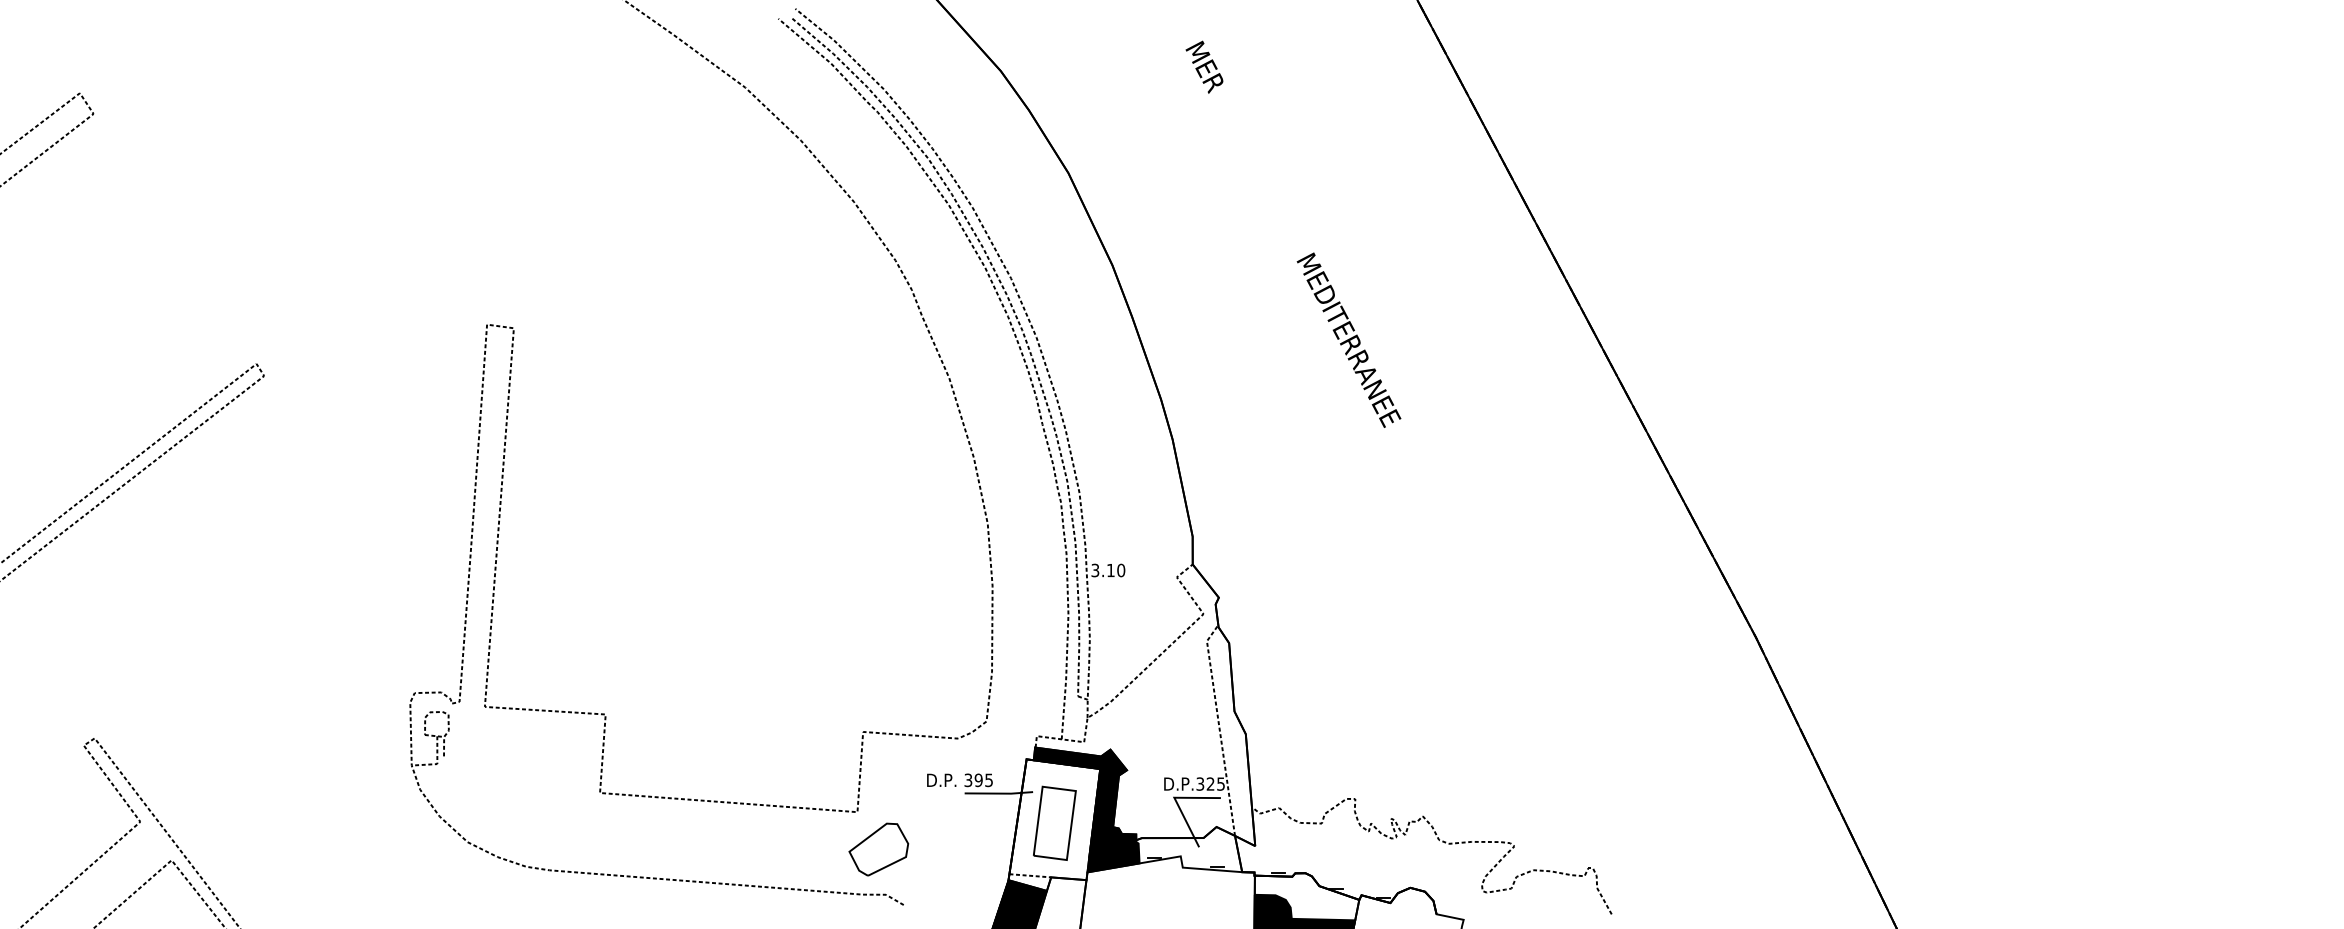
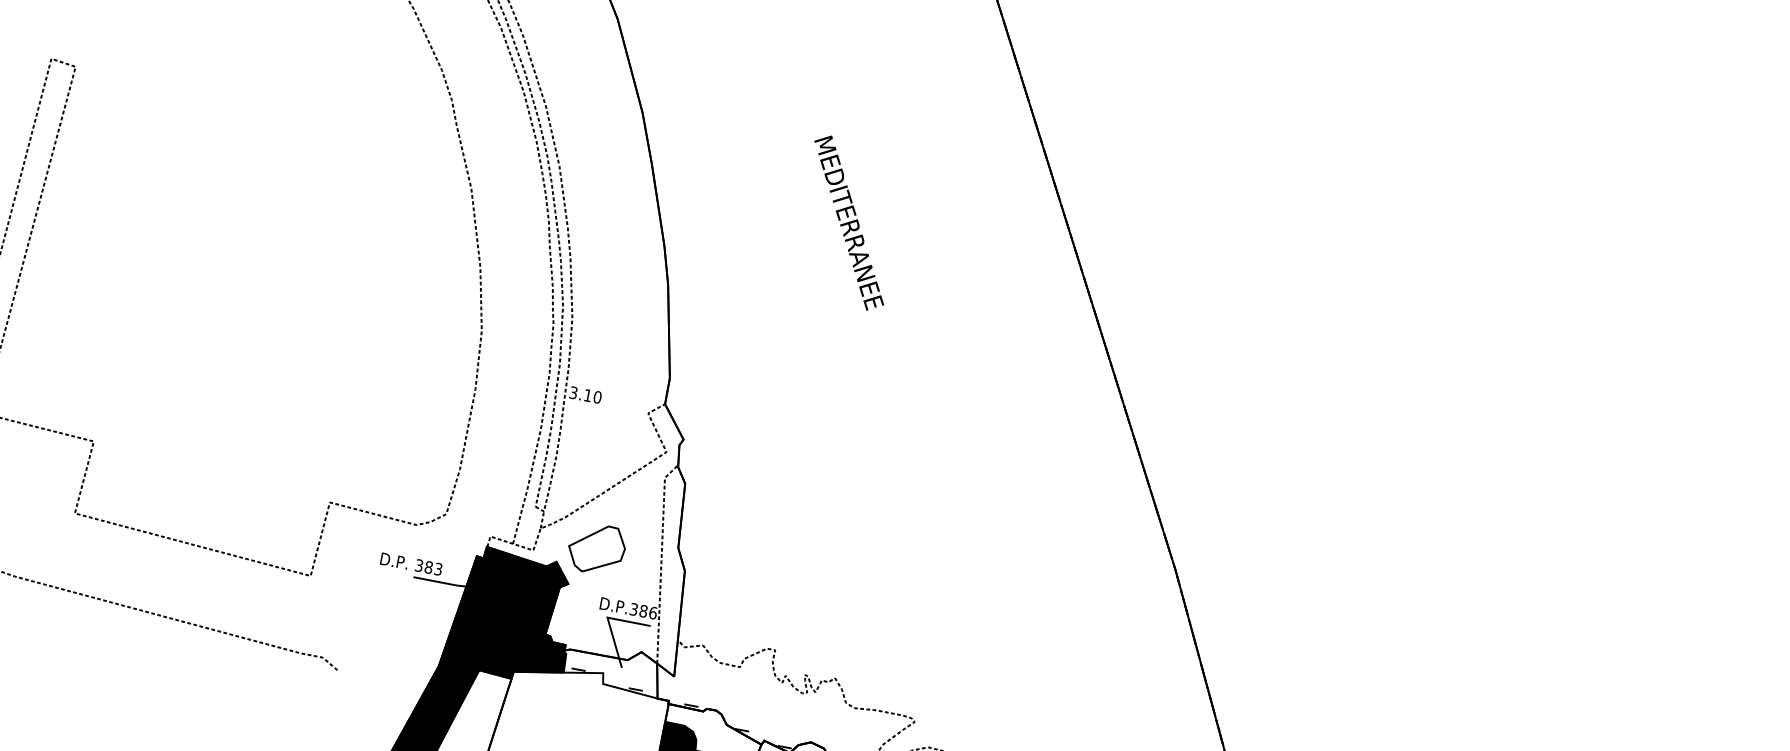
text: (983, 780) -> (433, 568), 395 -> 383
text: (1215, 783) -> (648, 611), D.P.325 -> D.P.386
fill: (1054, 824) -> (491, 621), added
part: (878, 849) -> (596, 549), moved

